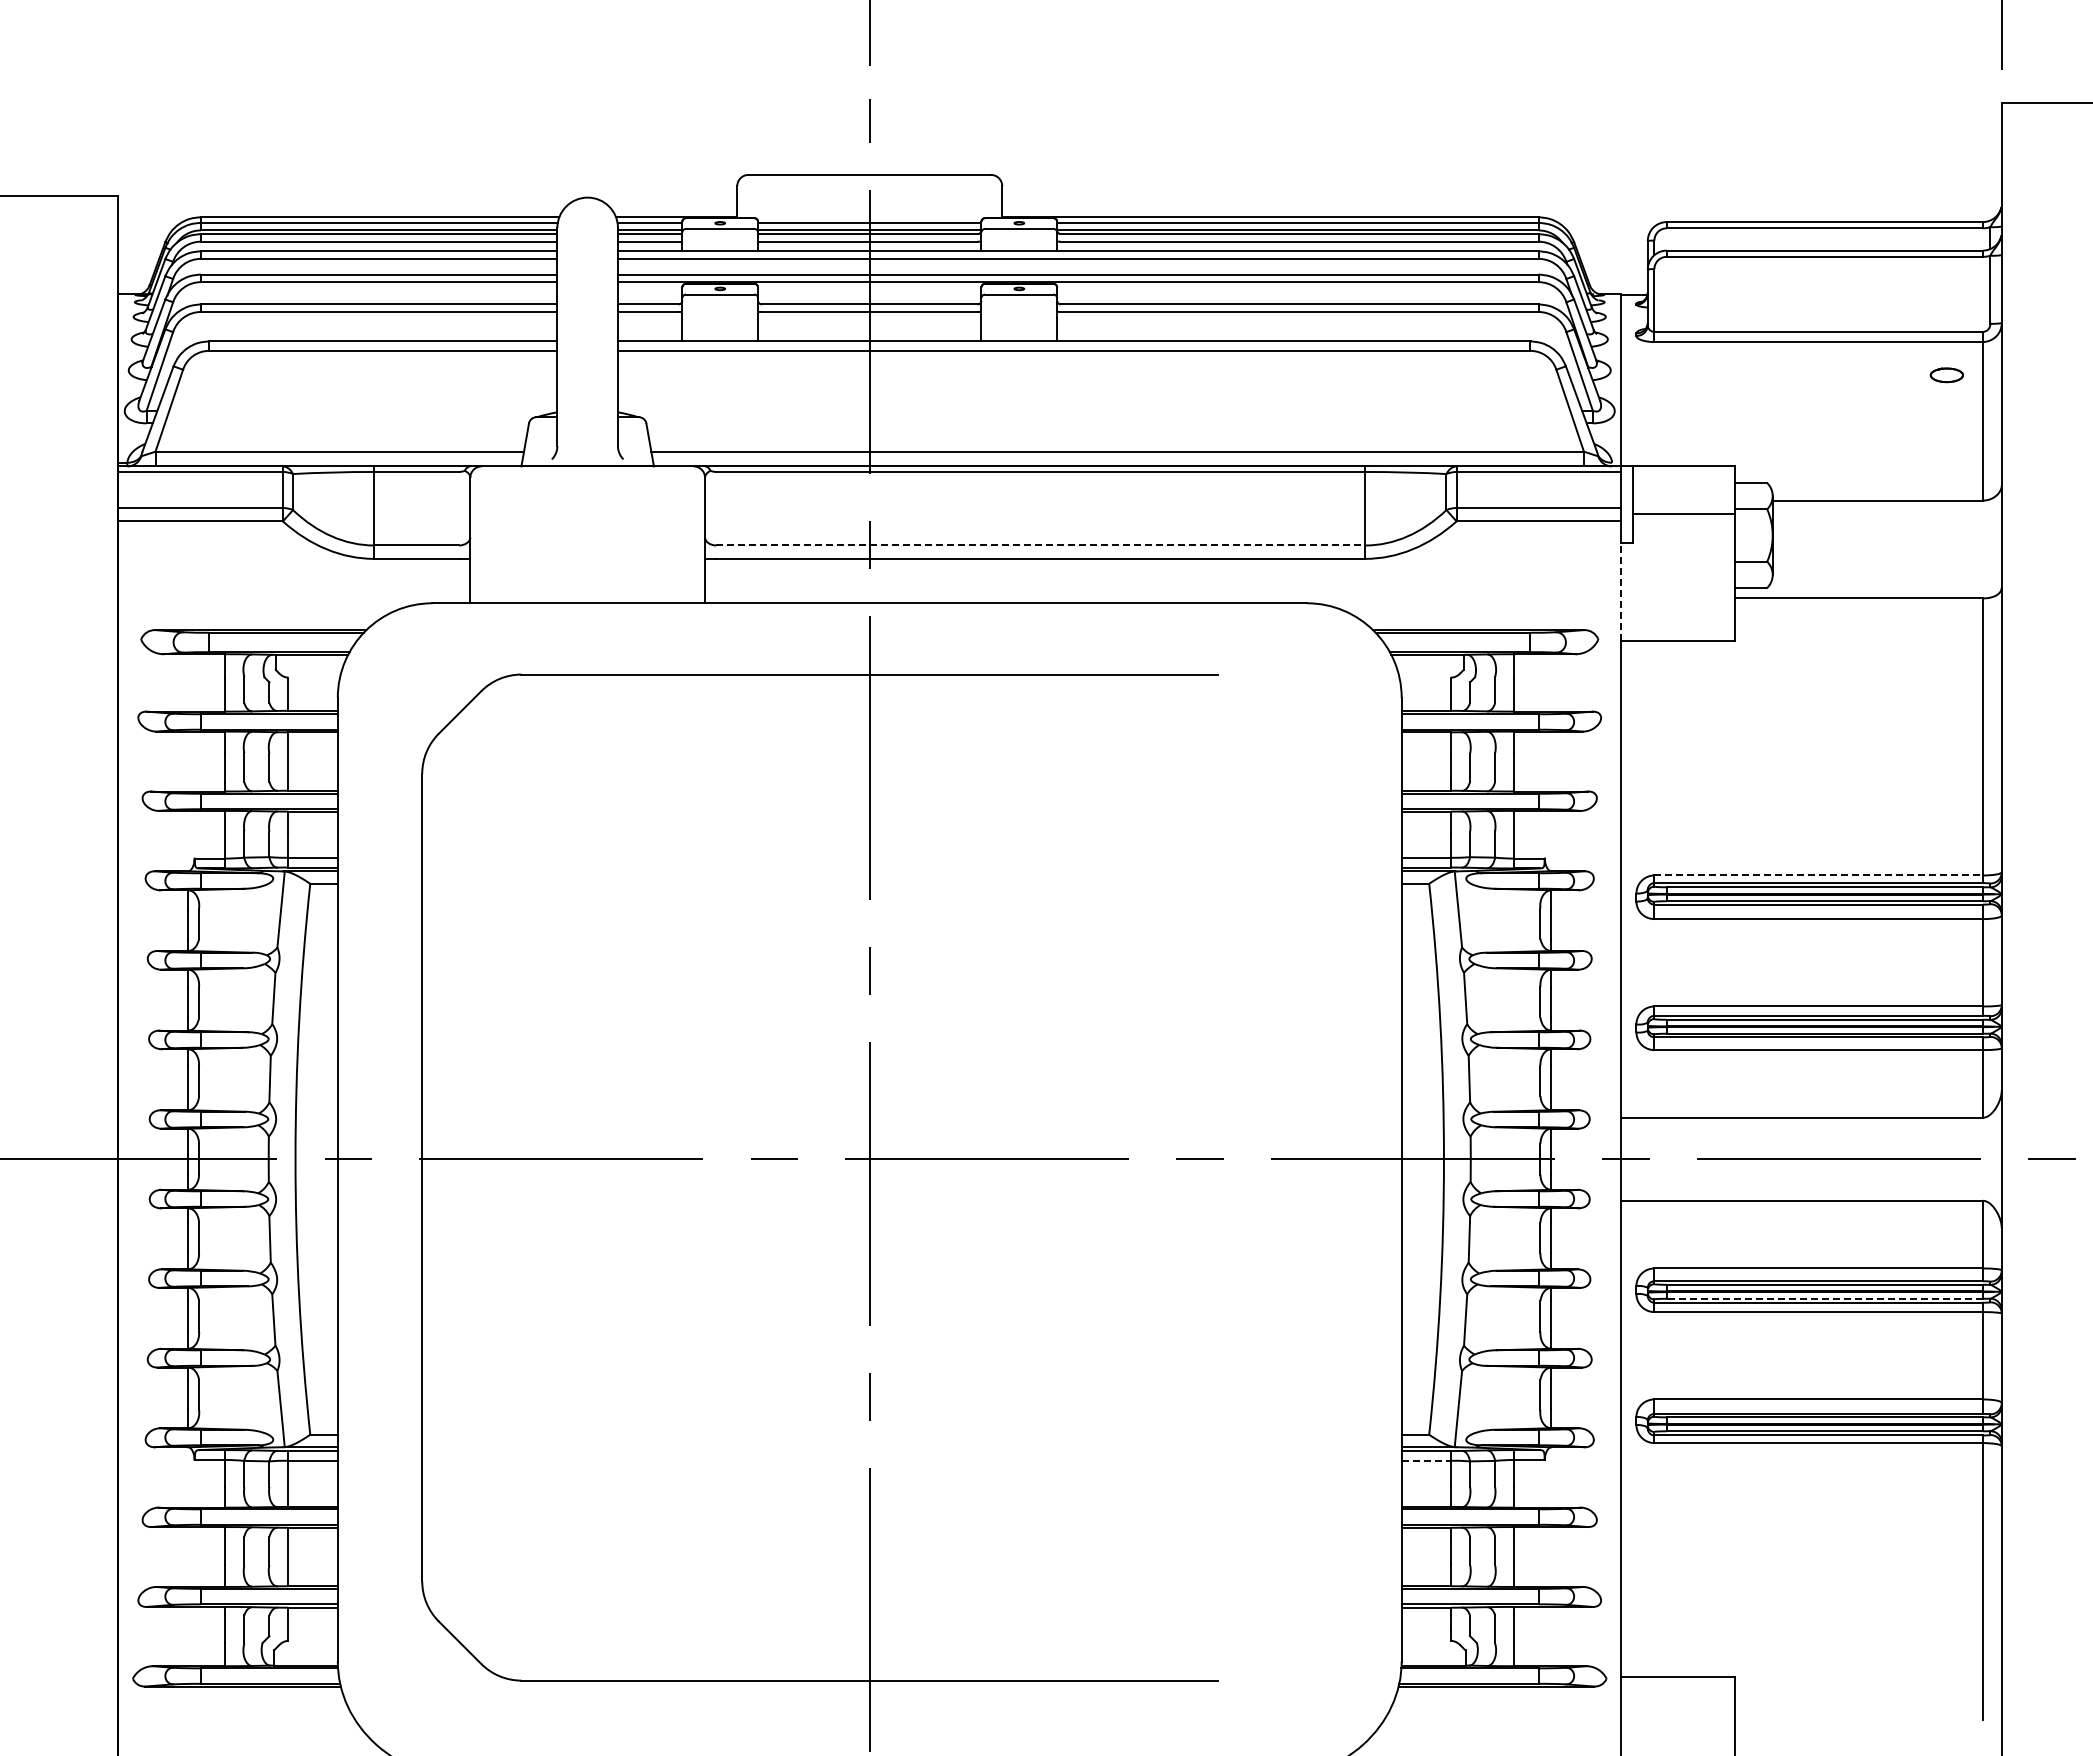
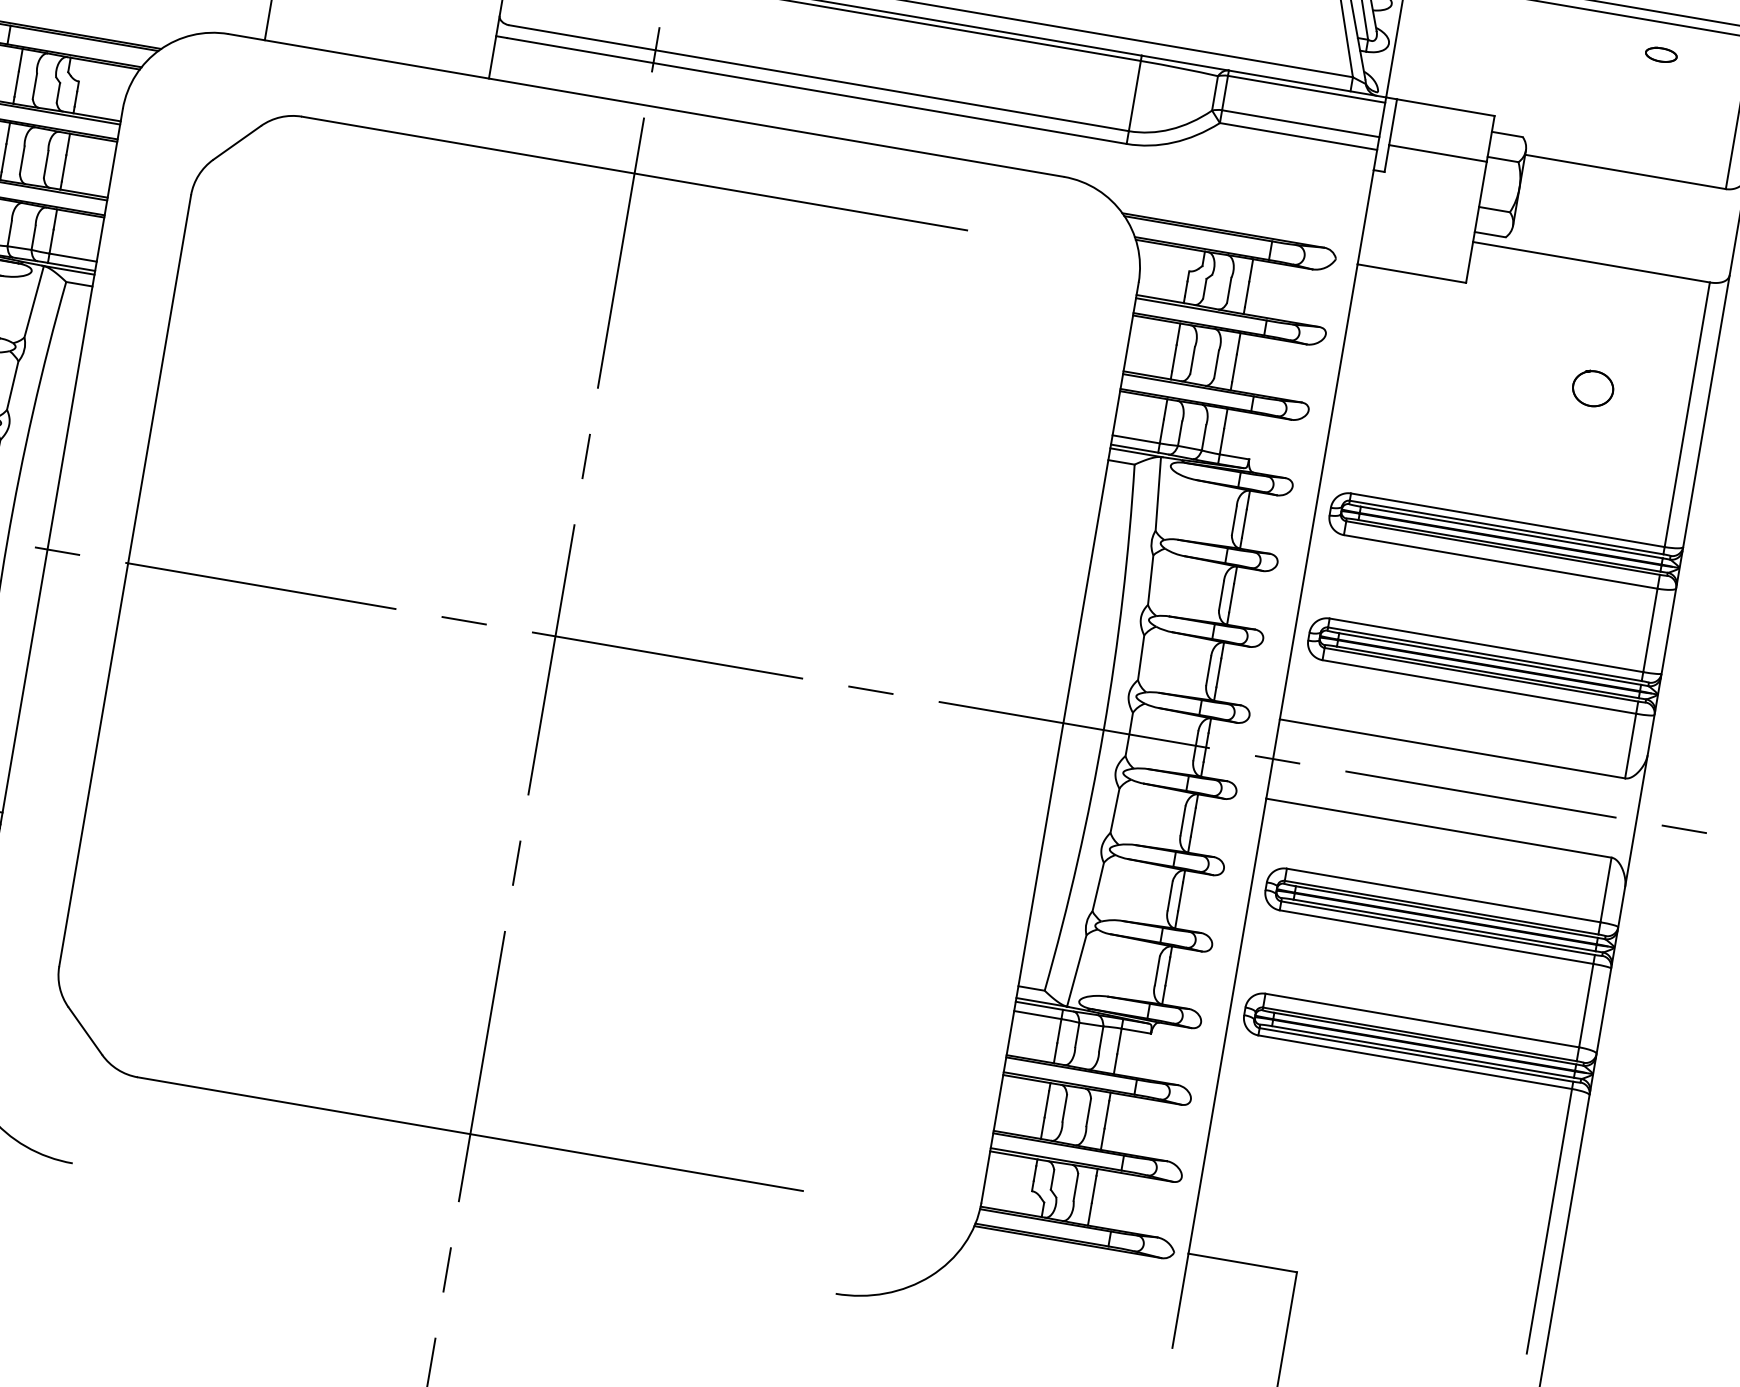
part: (1946, 375) -> (1660, 55), moved
line: (1041, 545) -> (819, 78), dashed -> solid
line: (1621, 591) -> (1365, 216), dashed -> solid
part: (1882, 726) -> (1593, 388), added
line: (1819, 875) -> (1508, 520), dashed -> solid
line: (1824, 1298) -> (1444, 925), dashed -> solid
line: (1426, 1460) -> (1037, 1014), dashed -> solid

